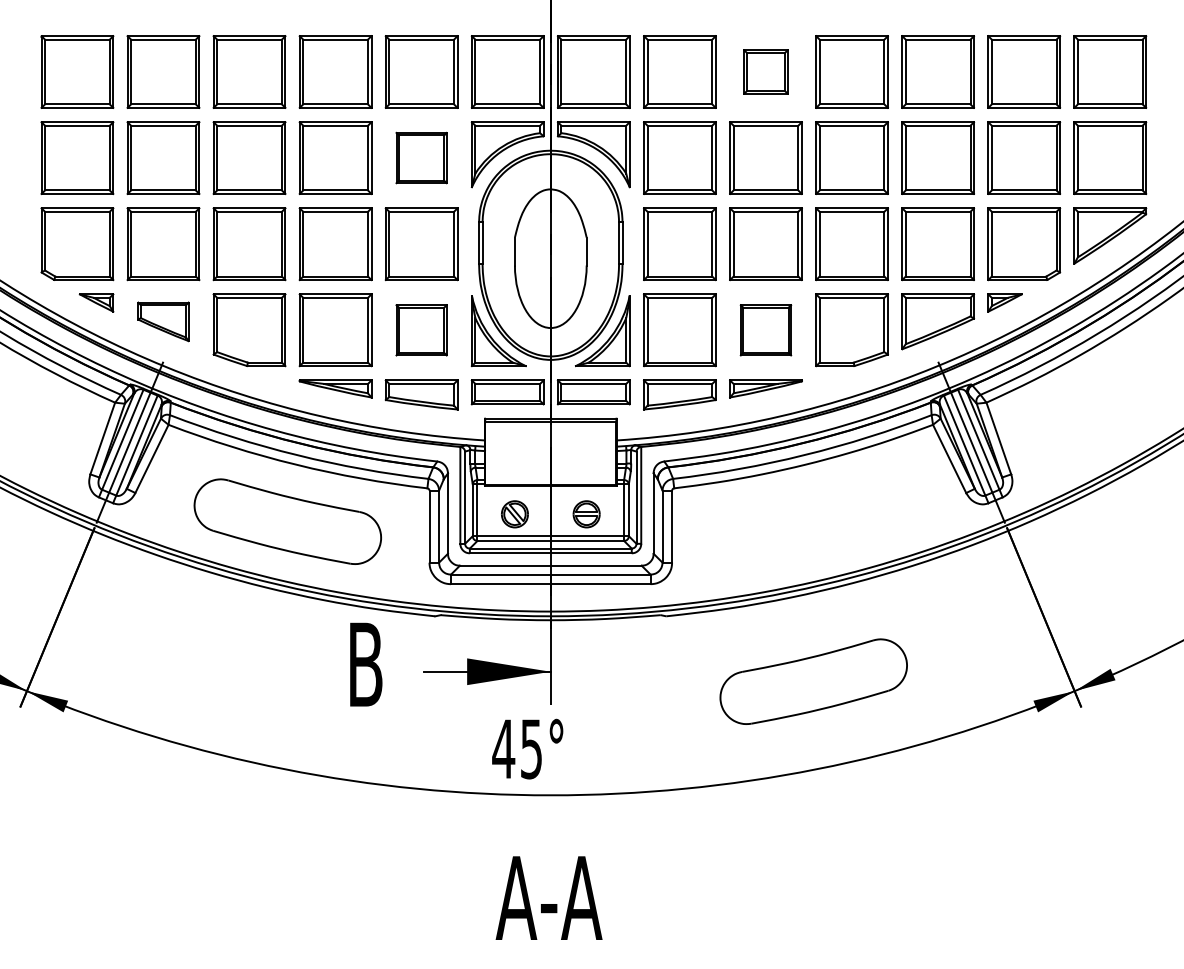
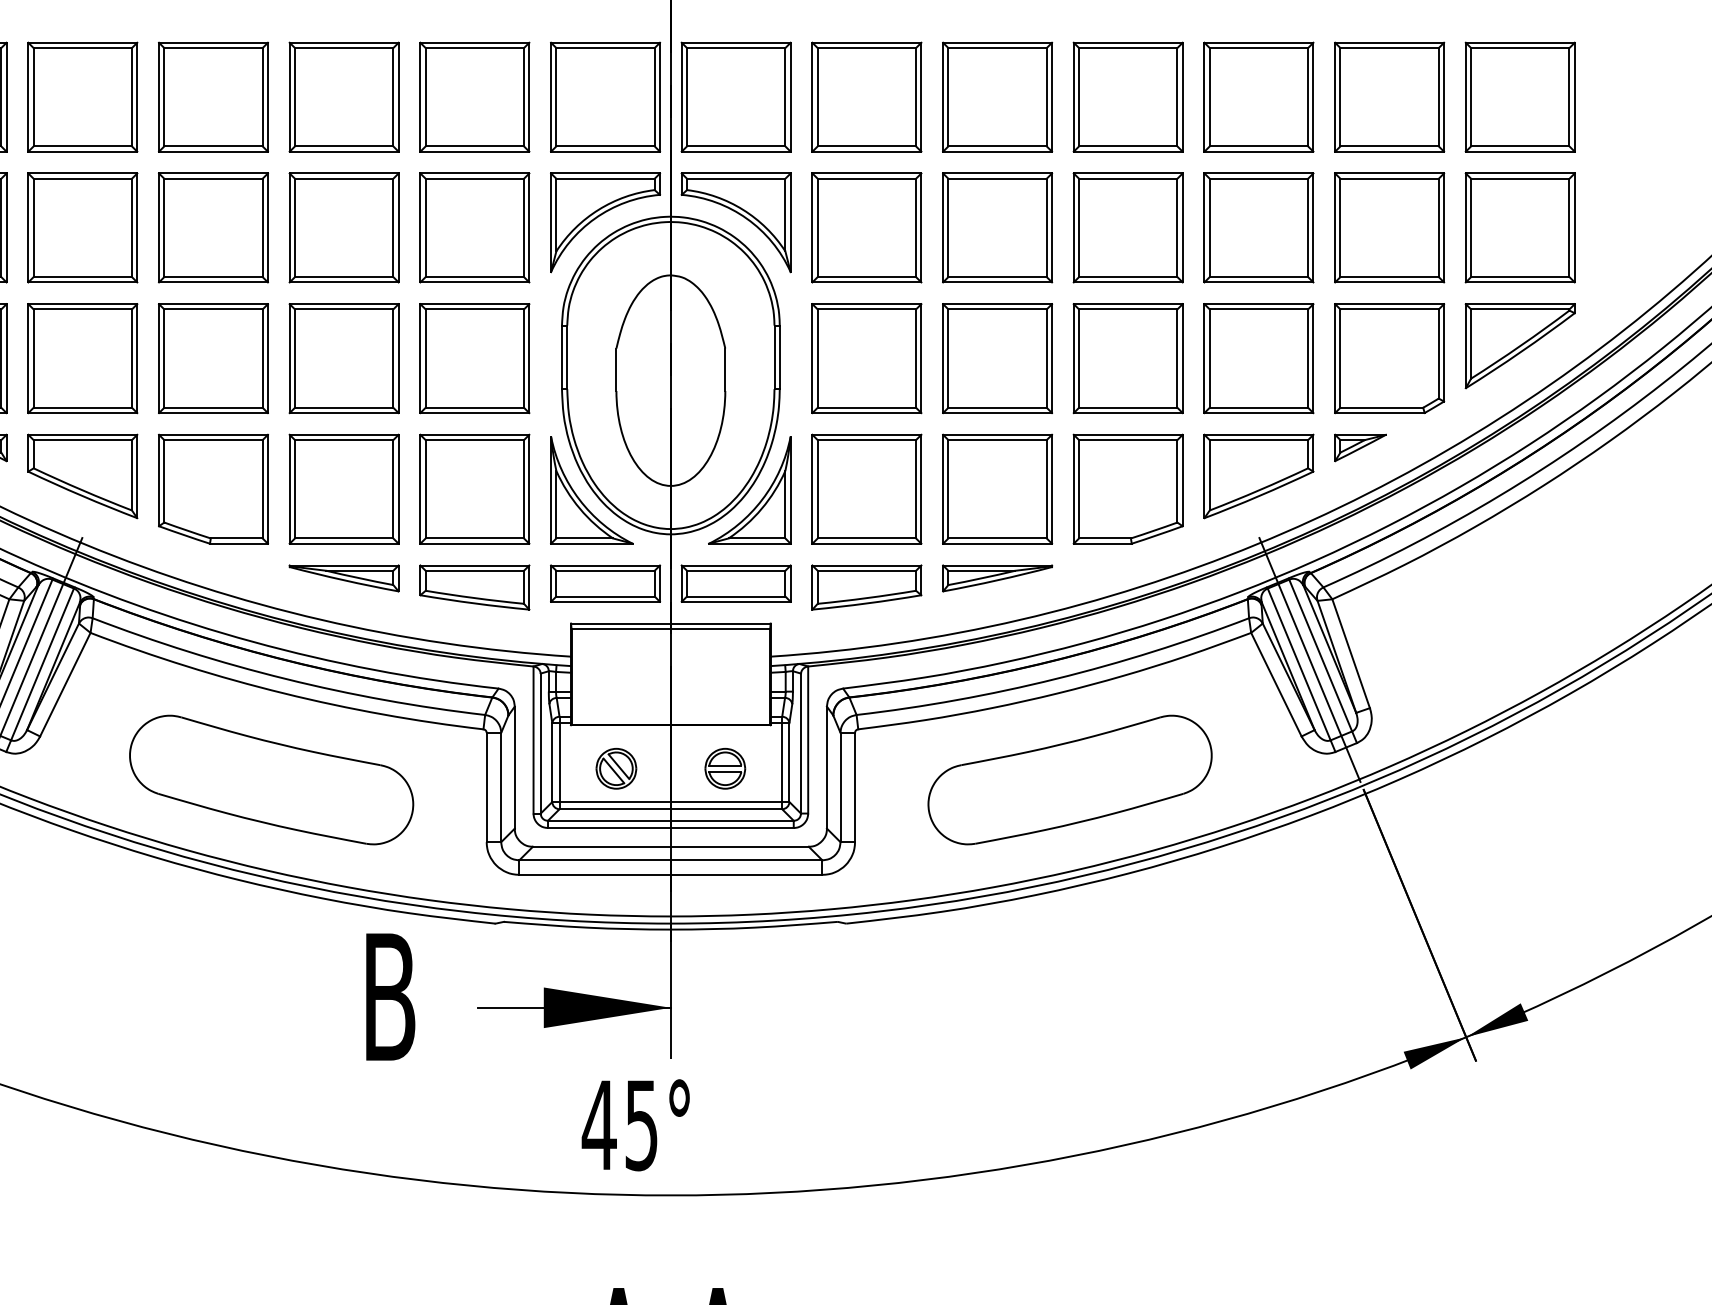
part: (765, 71) -> (996, 96), size x1.67
part: (421, 157) -> (474, 227), size x1.43
part: (163, 321) -> (82, 476), size x1.43
part: (421, 330) -> (474, 489), size x1.43
part: (765, 330) -> (996, 489), size x1.43
part: (813, 681) -> (1069, 779), moved

